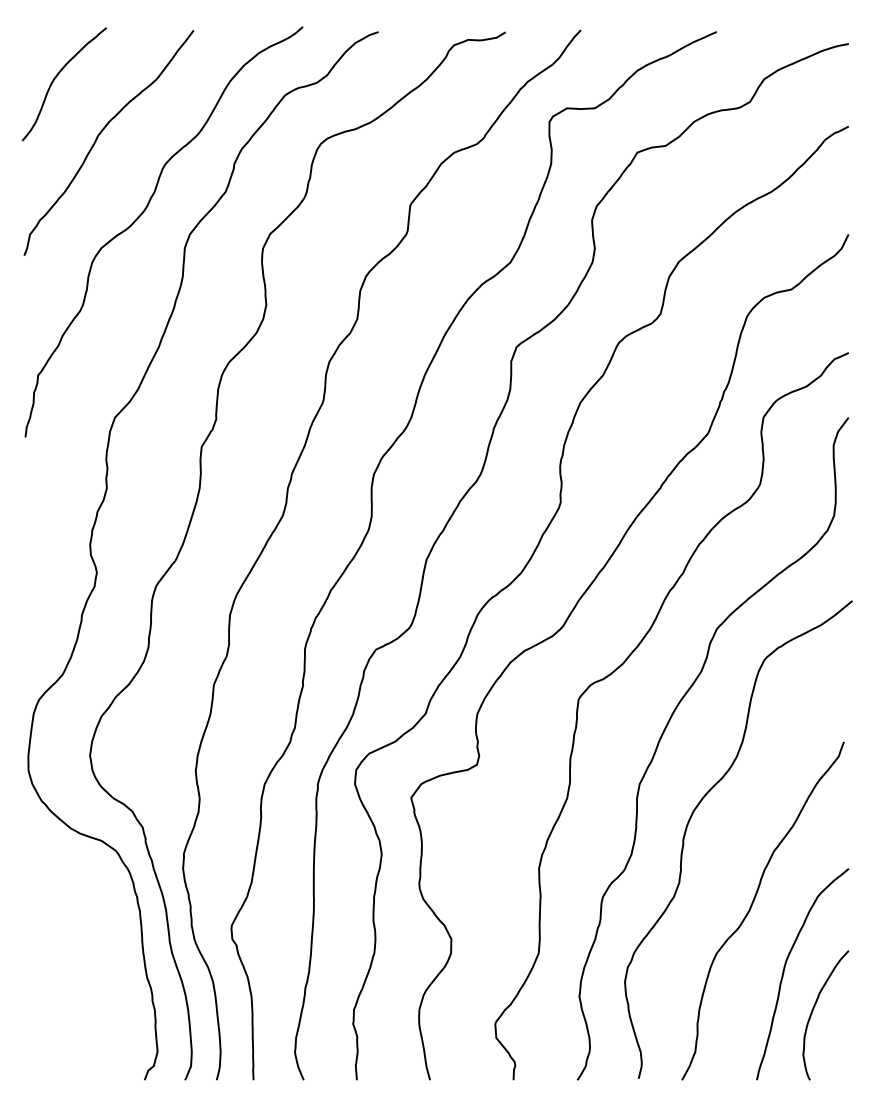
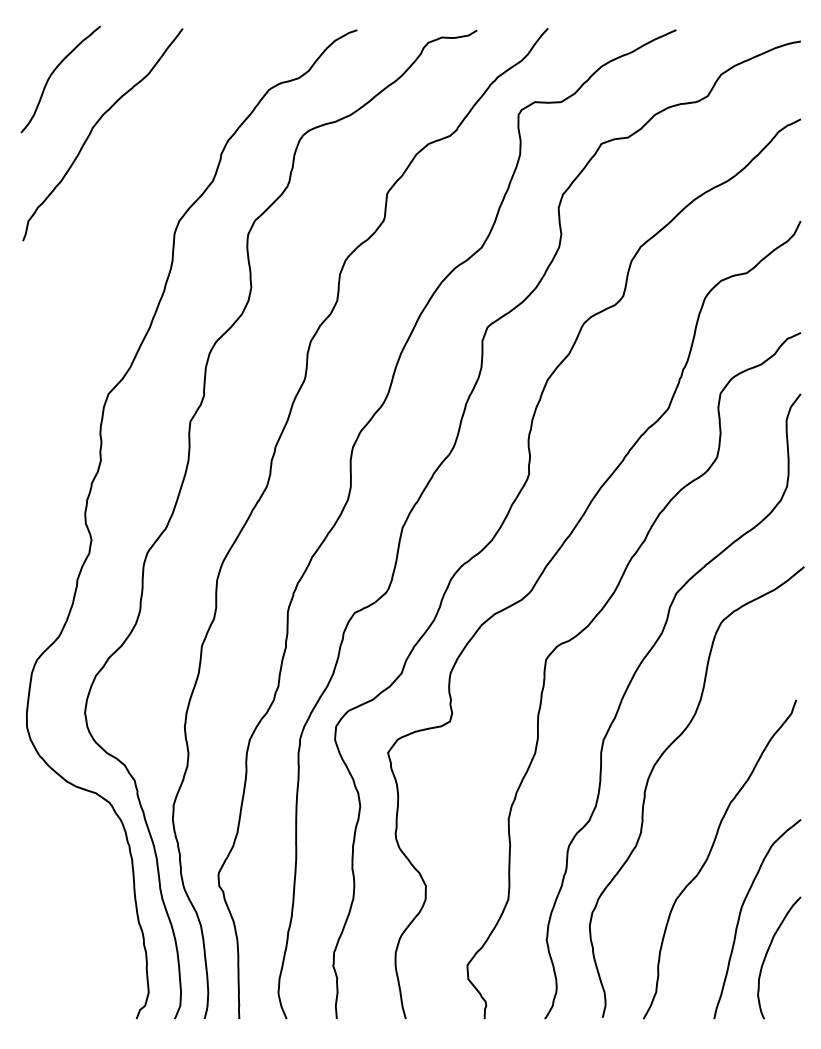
curve: (144, 212) -> (136, 200), removed

